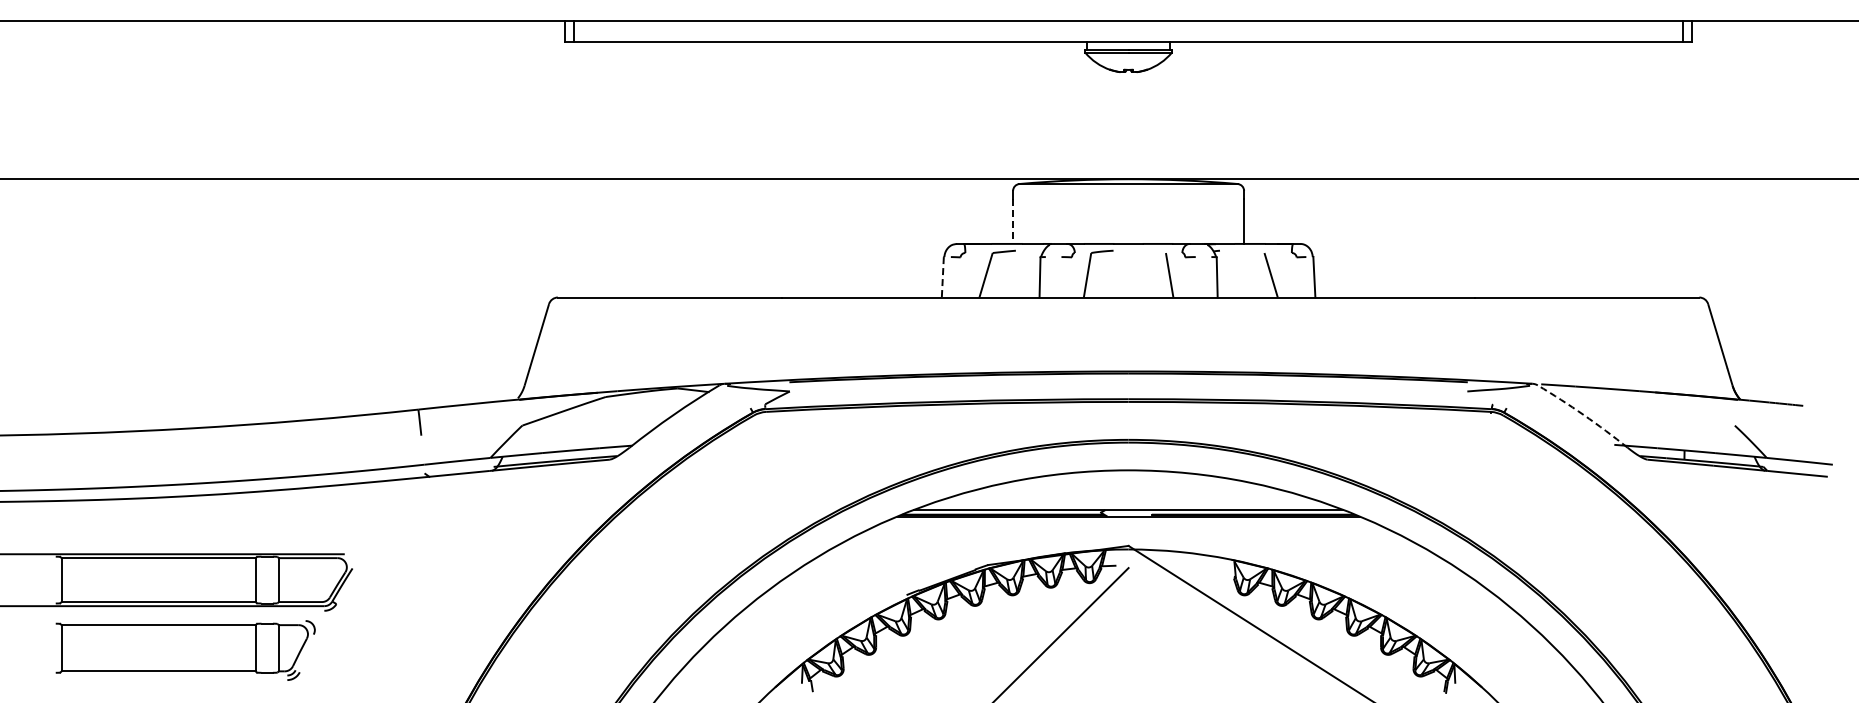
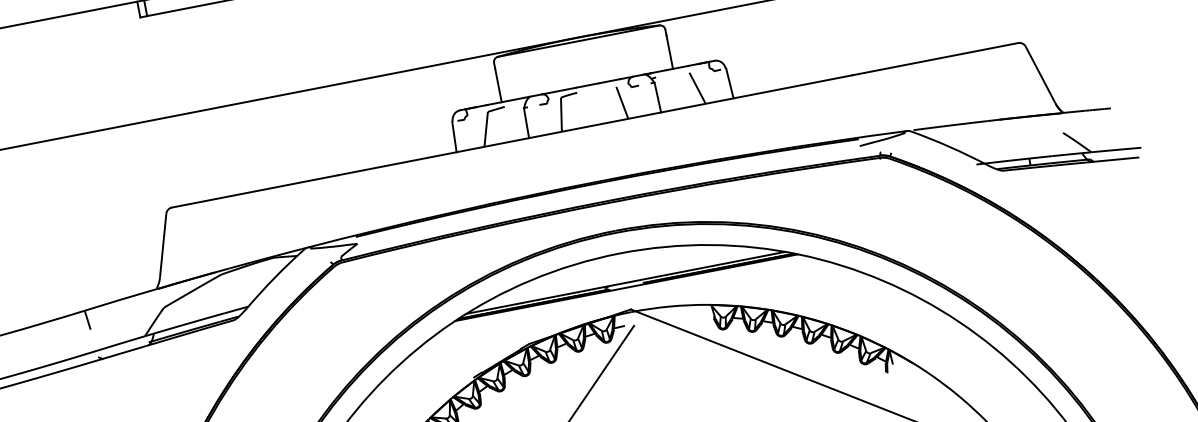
line: (1013, 221) -> (498, 85), dashed -> solid
line: (942, 277) -> (454, 137), dashed -> solid
arc: (1583, 415) -> (949, 147), dashed -> solid

